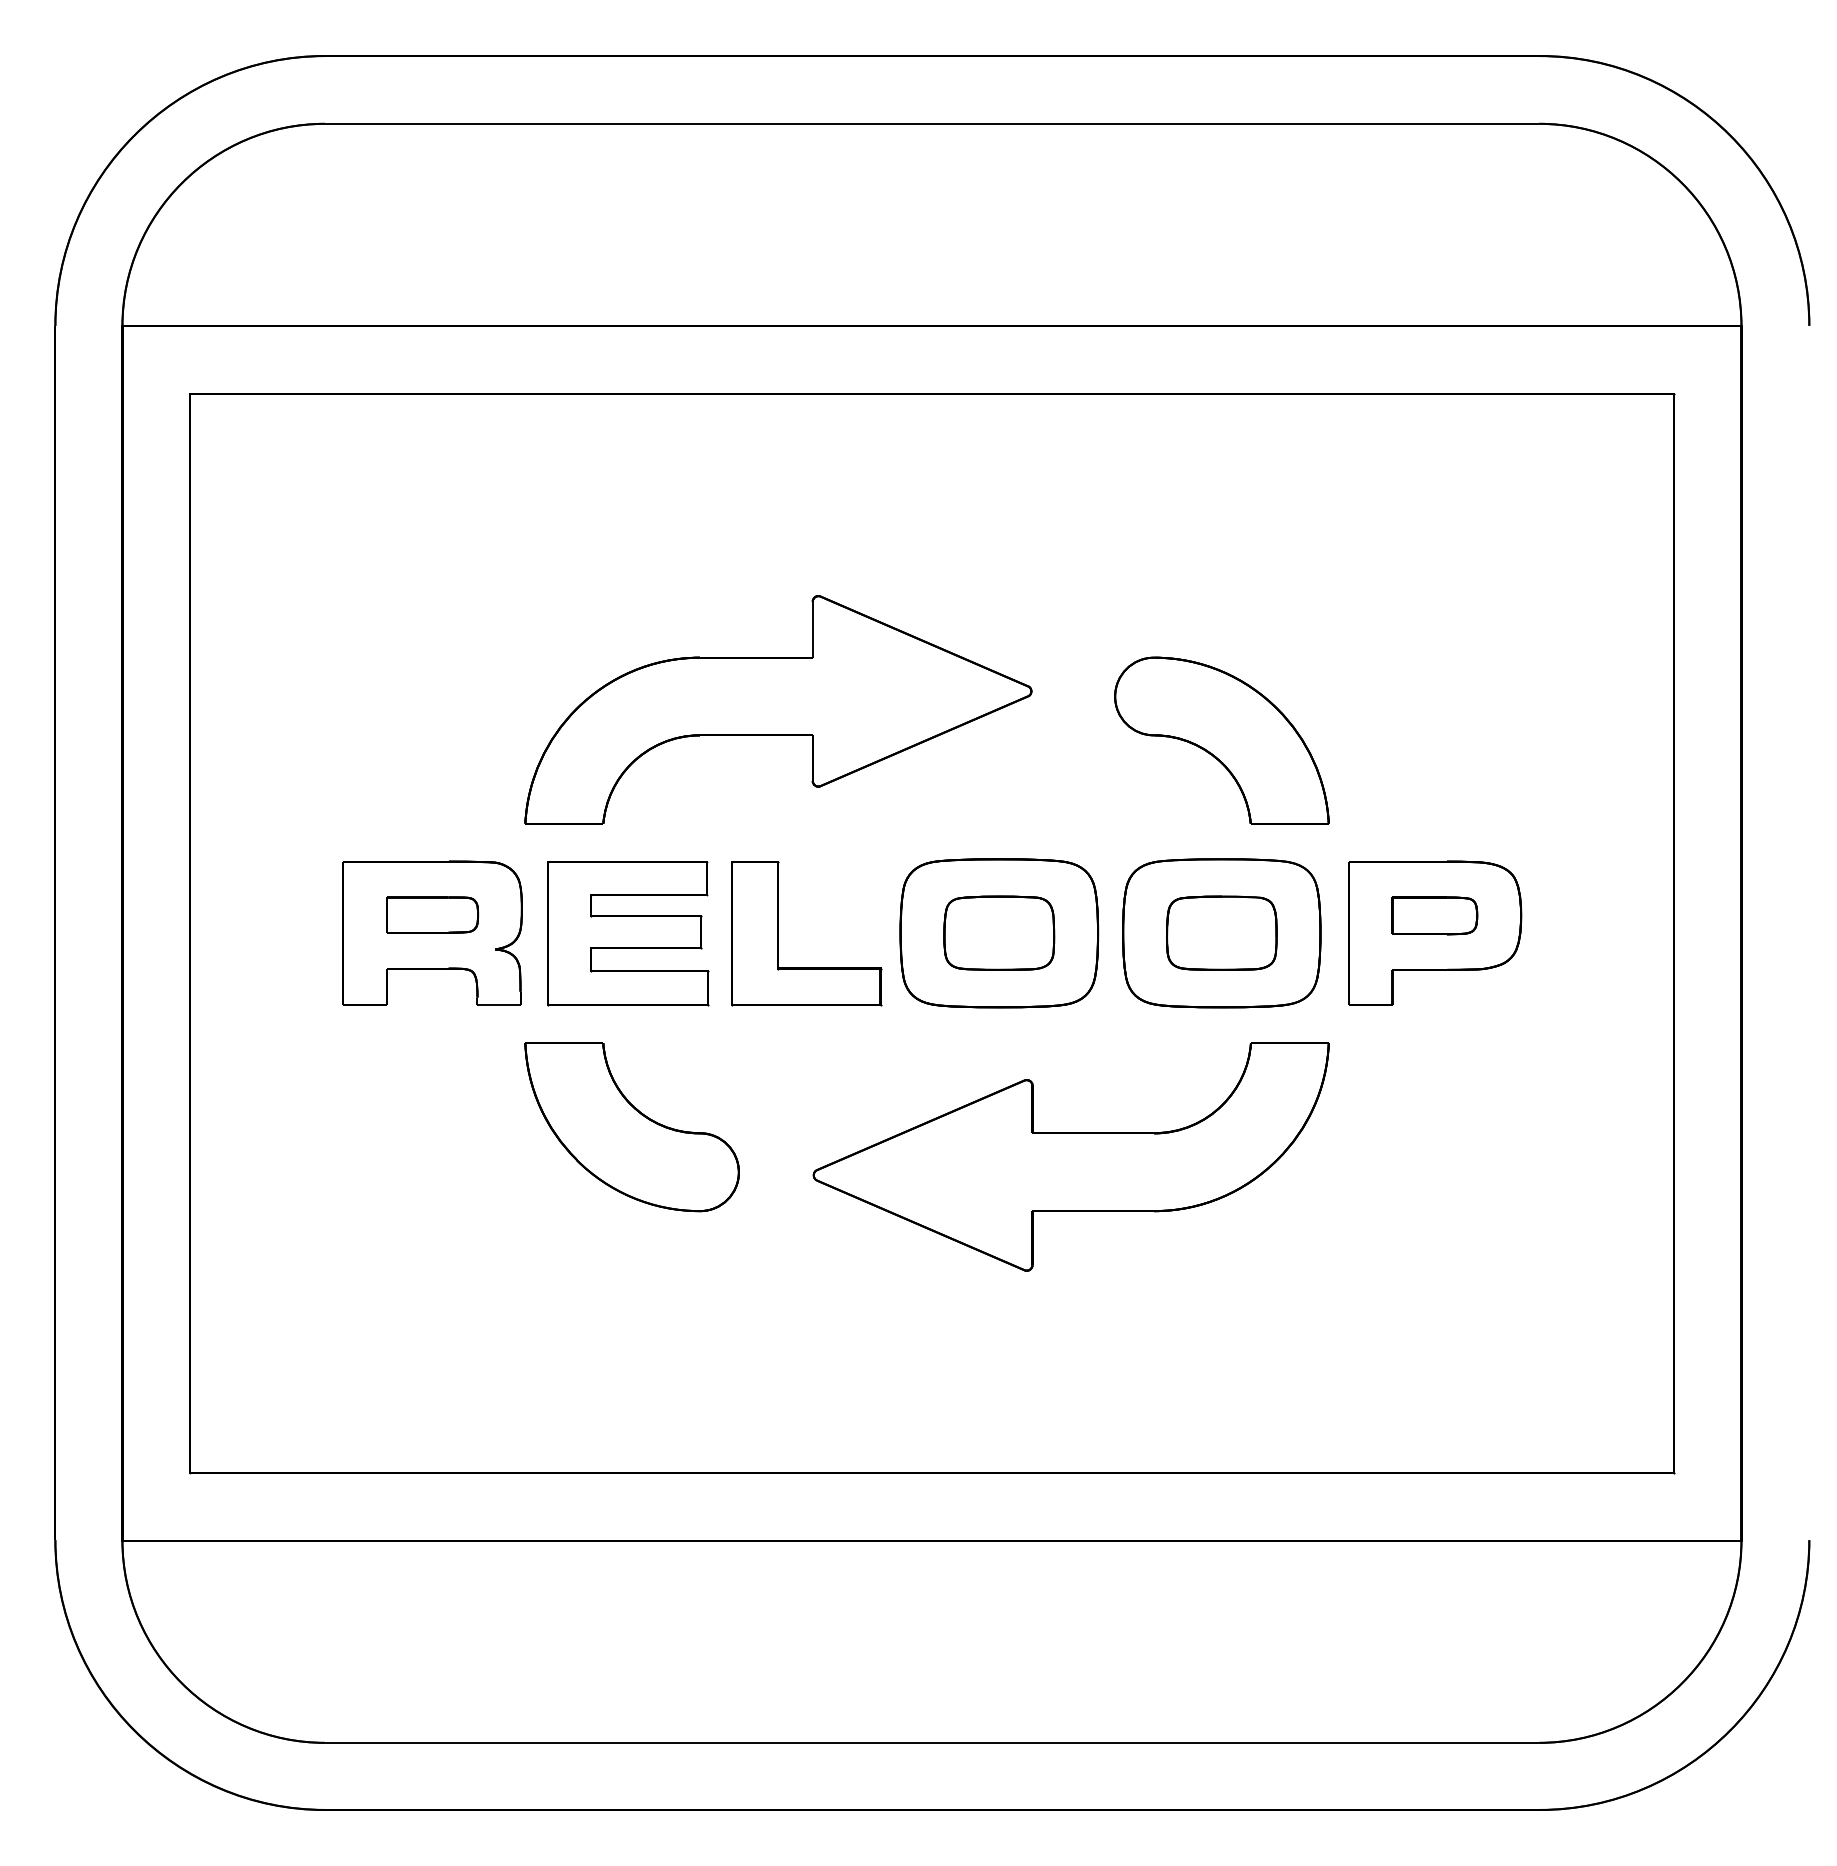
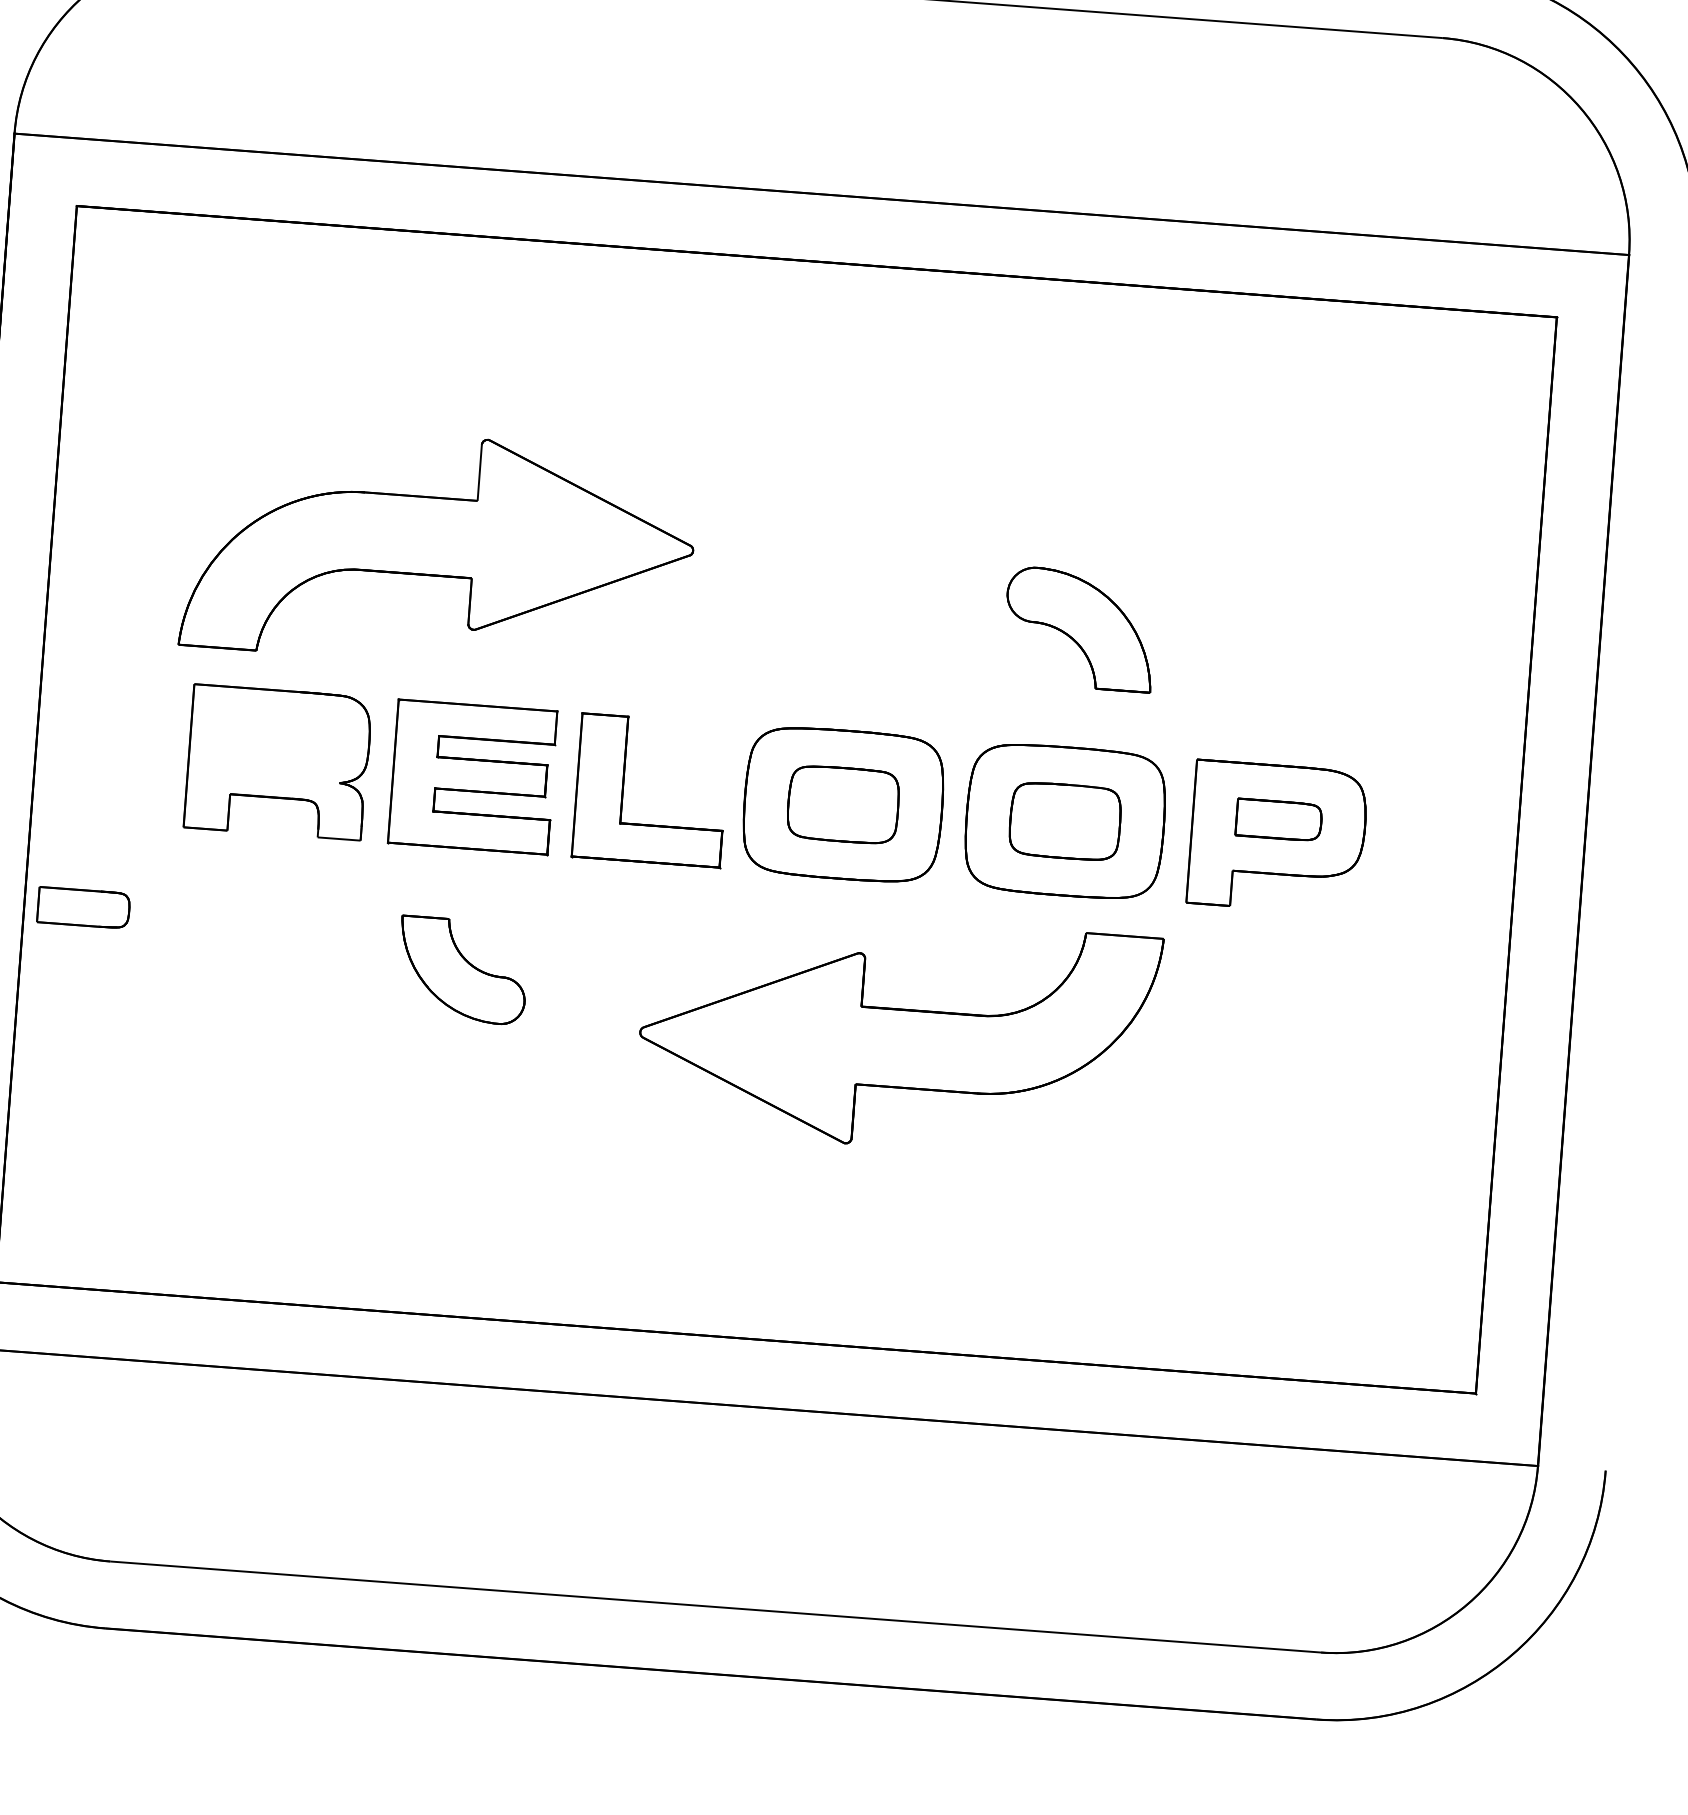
part: (778, 709) -> (439, 549), moved
part: (1221, 740) -> (1079, 629), size x0.7
part: (432, 914) -> (83, 907), moved
part: (631, 1127) -> (462, 970), size x0.6

